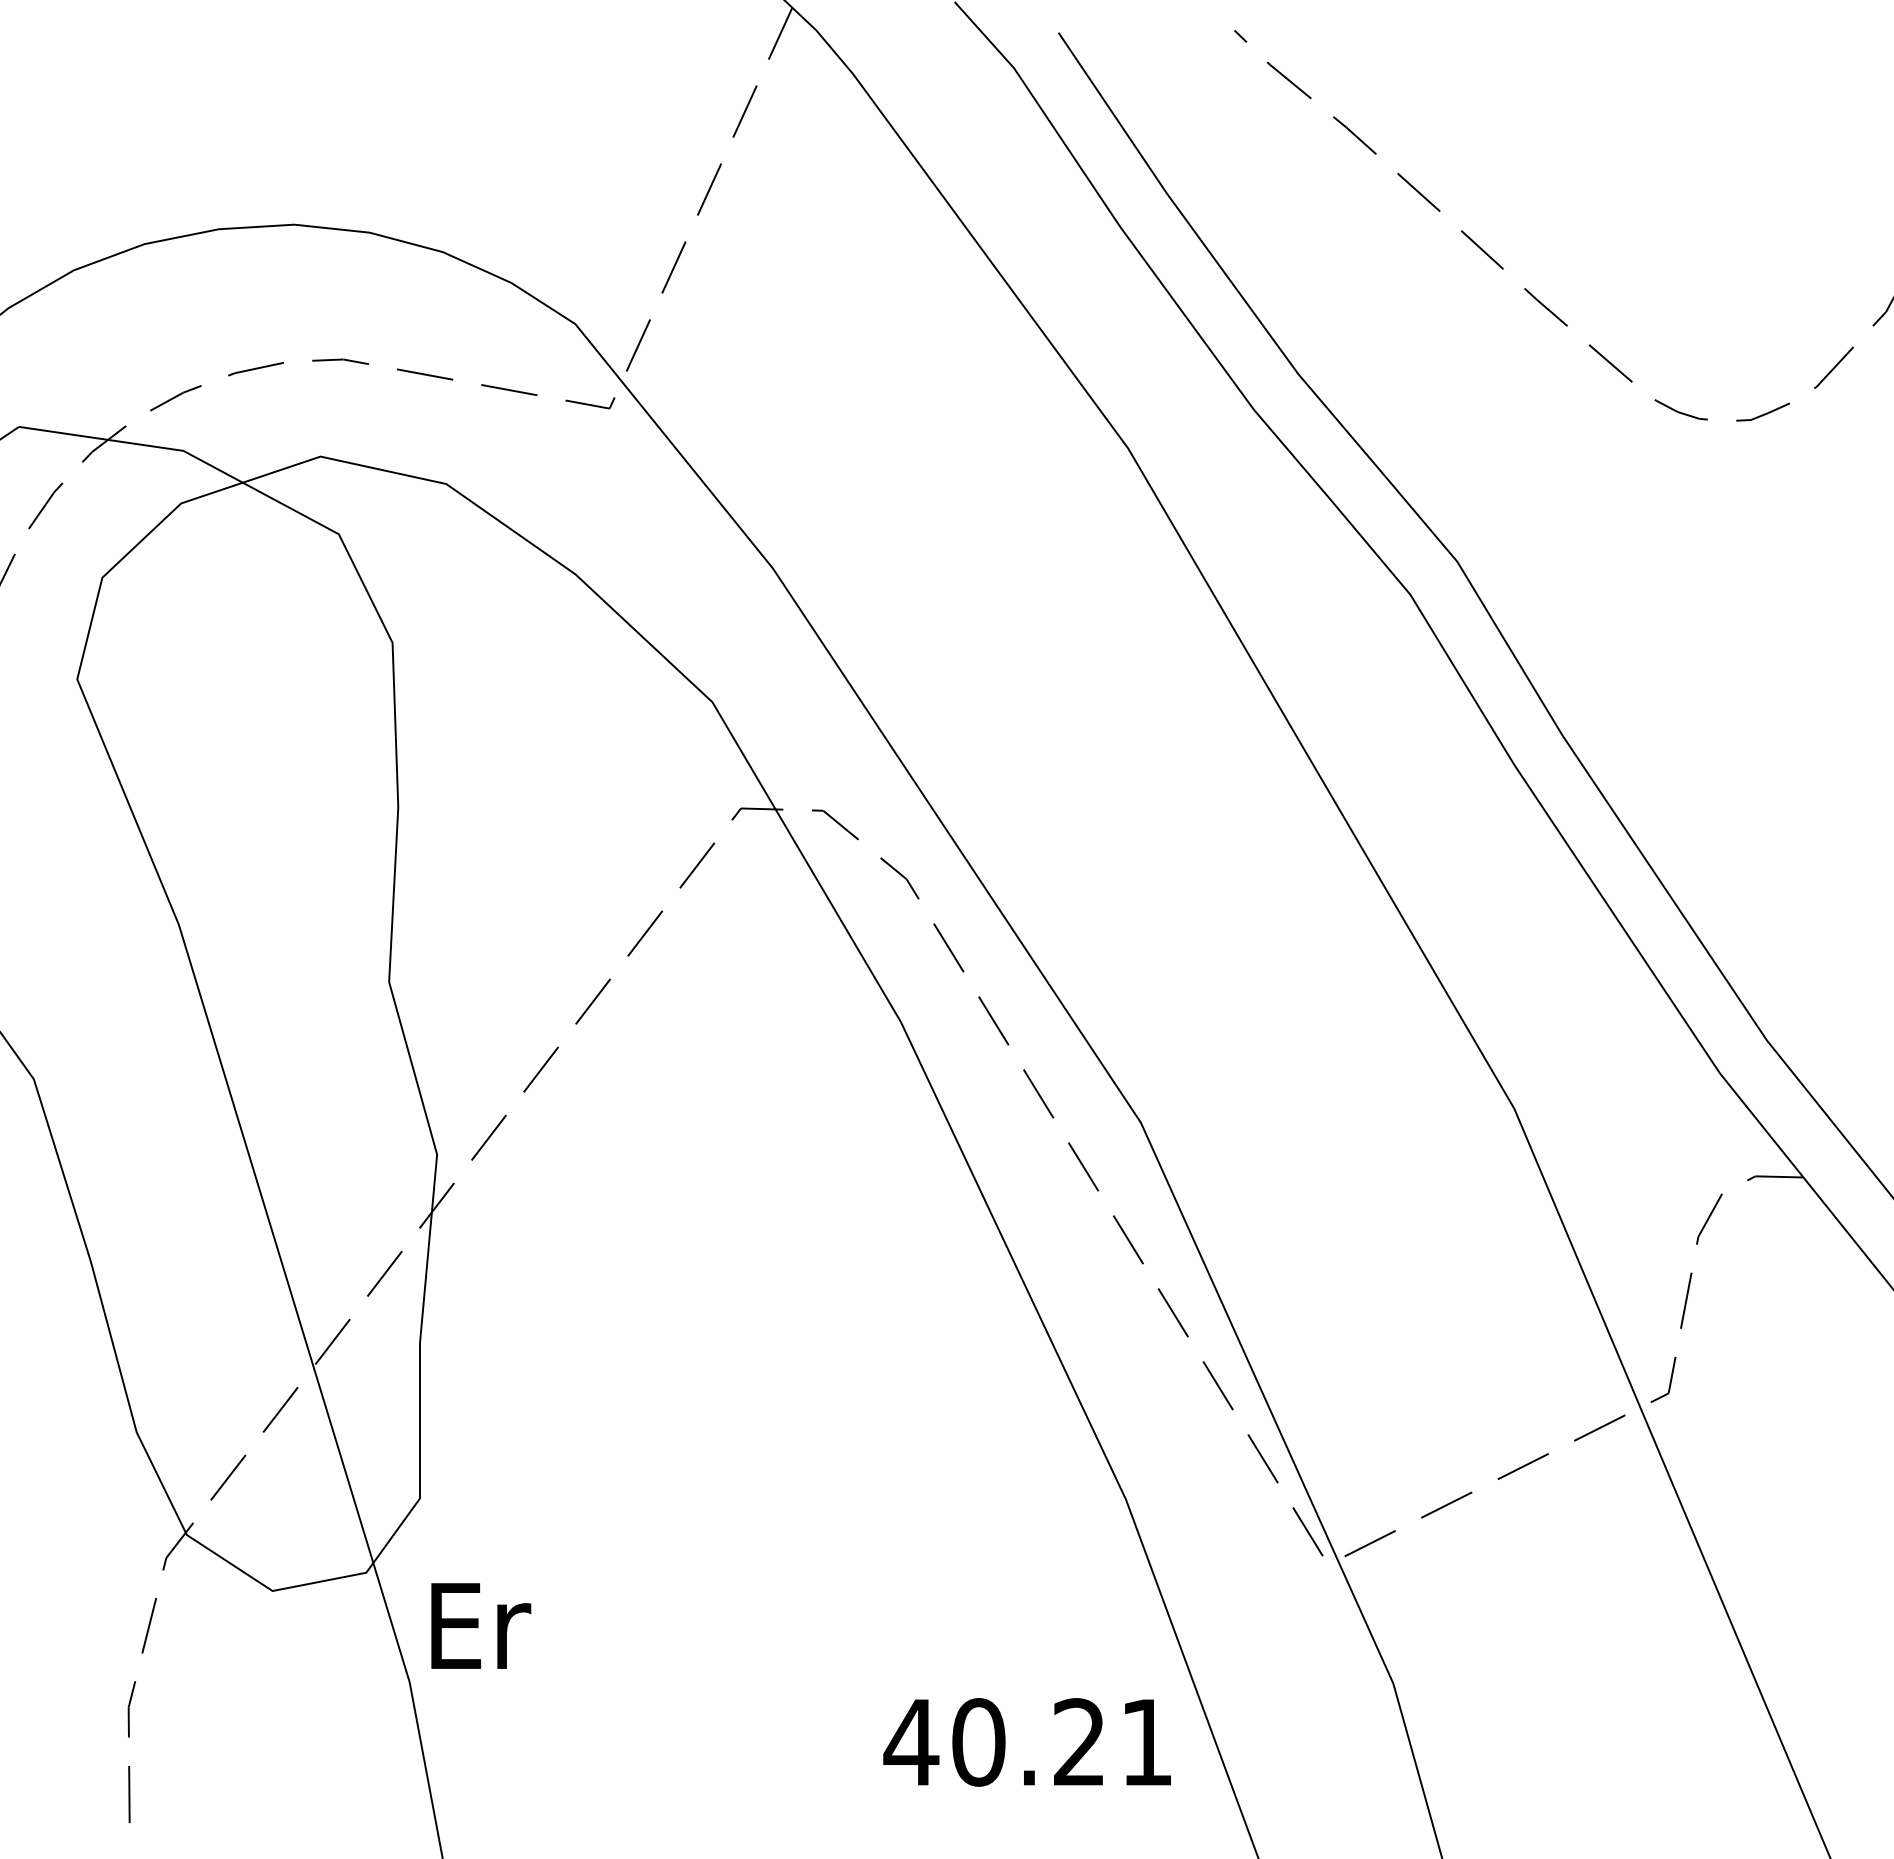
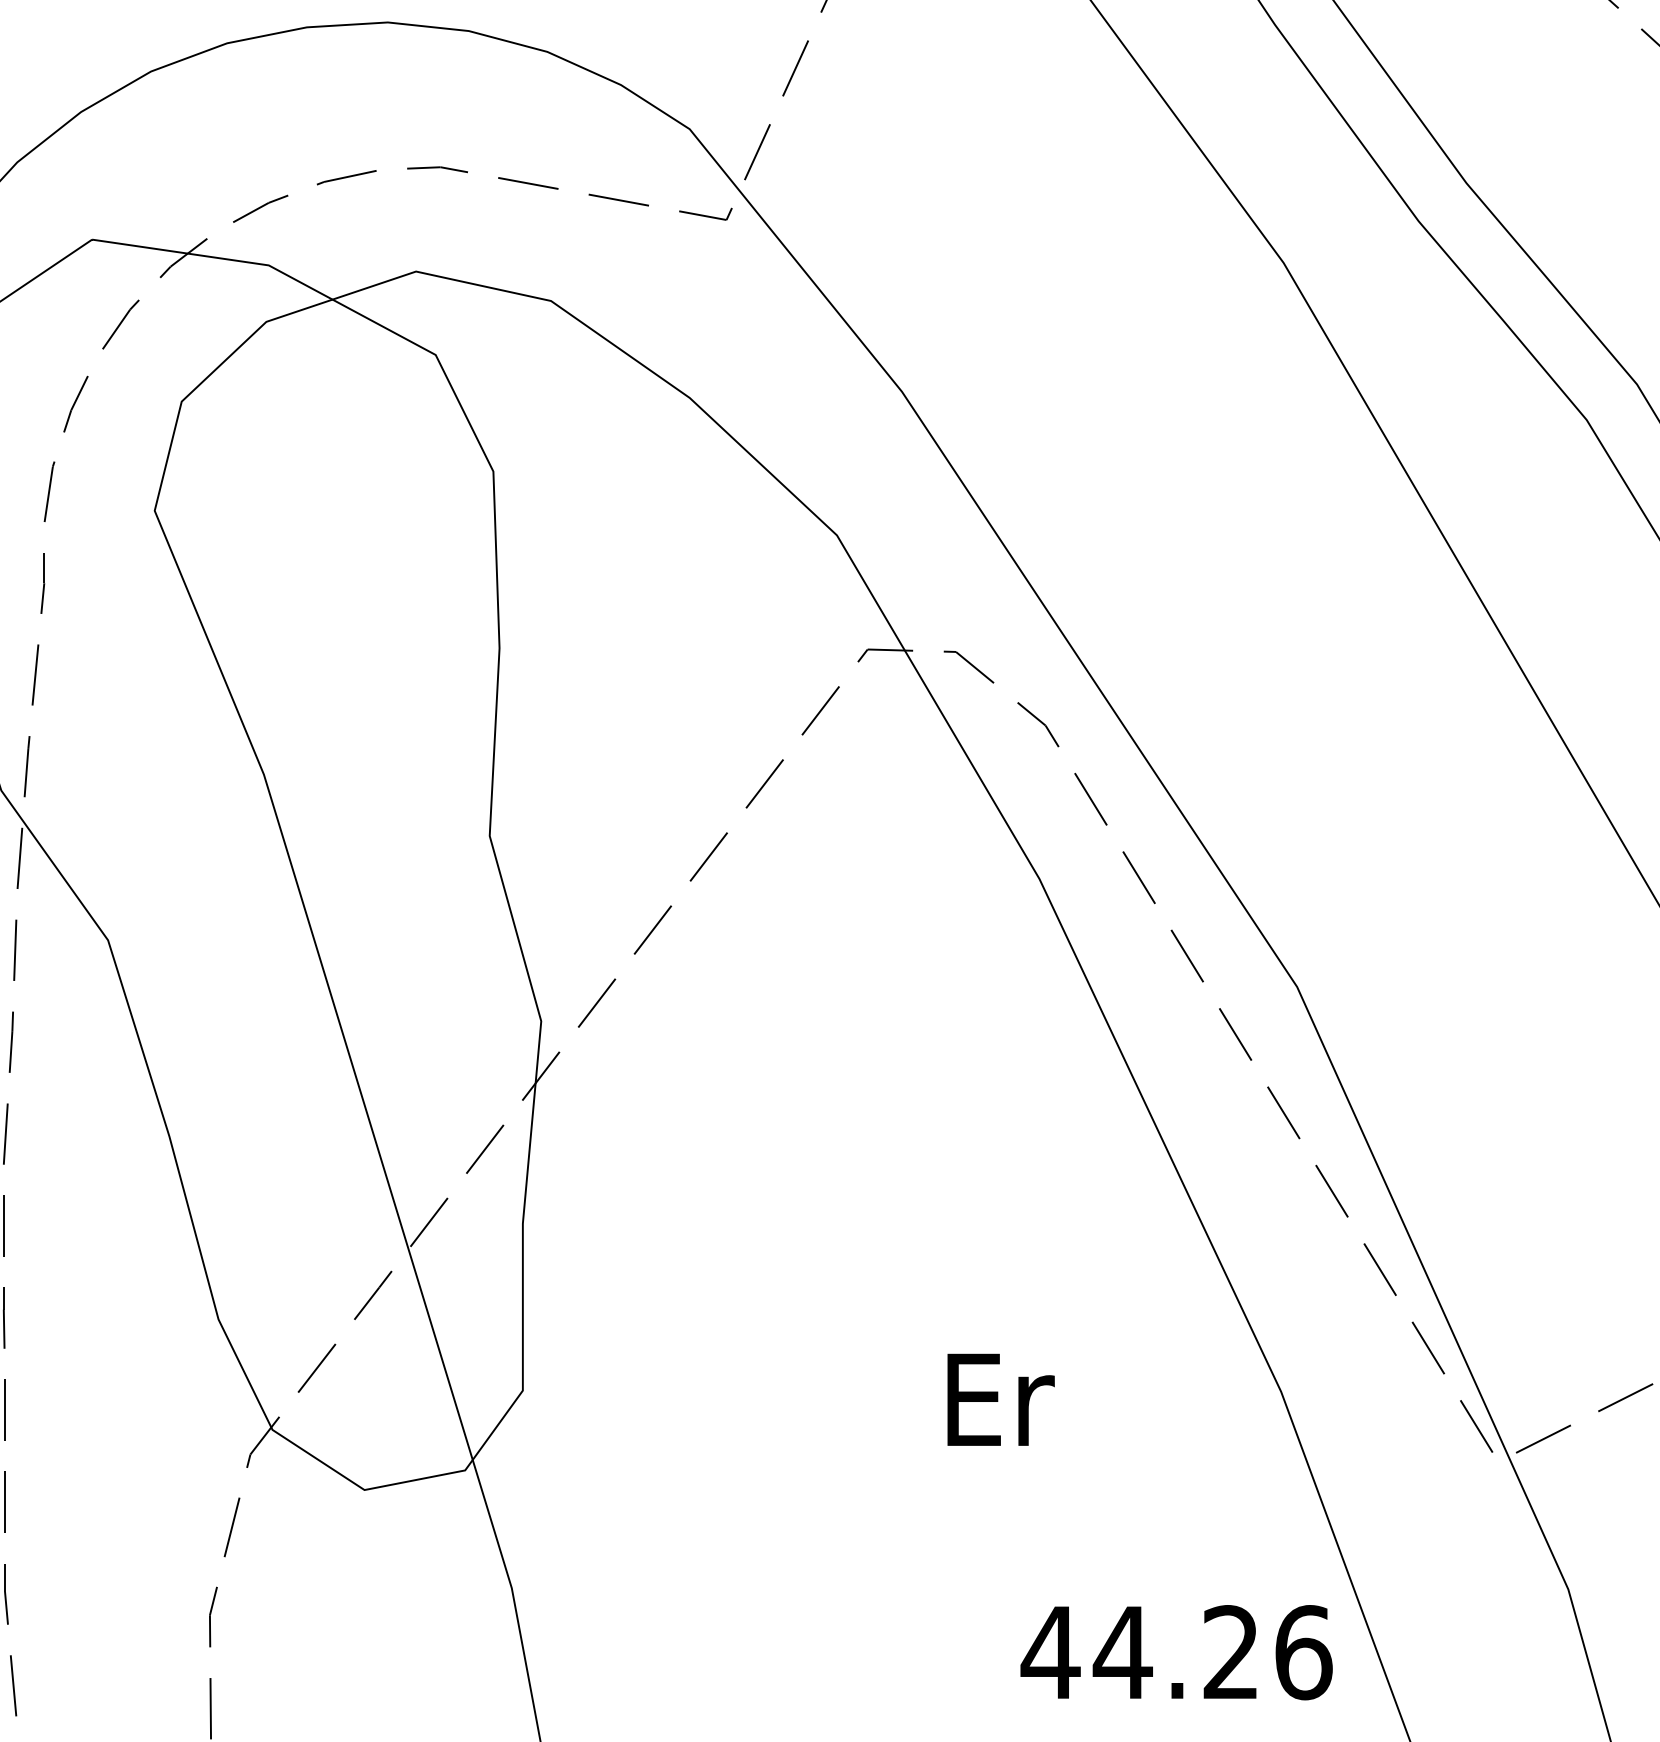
text: (481, 1625) -> (1001, 1399), moved
text: (1062, 1742) -> (1212, 1652), 40.21 -> 44.26

